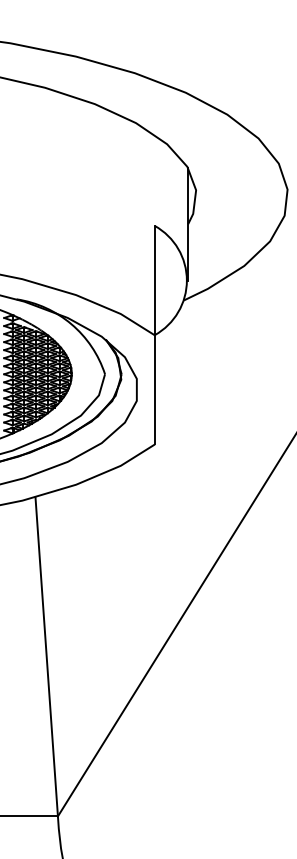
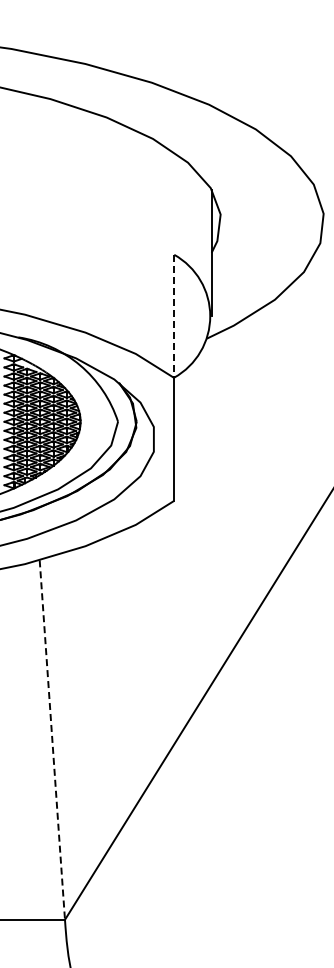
line: (155, 280) -> (174, 316), solid -> dashed
line: (46, 657) -> (52, 740), solid -> dashed

